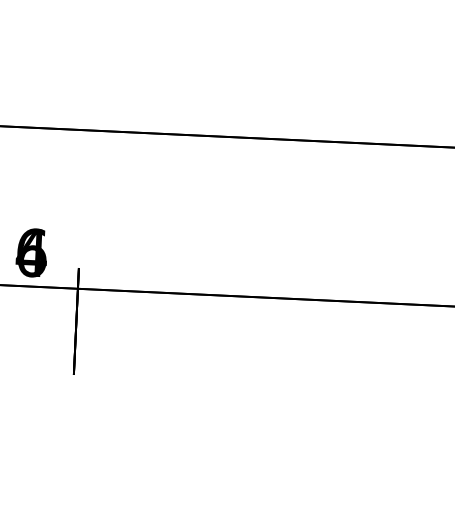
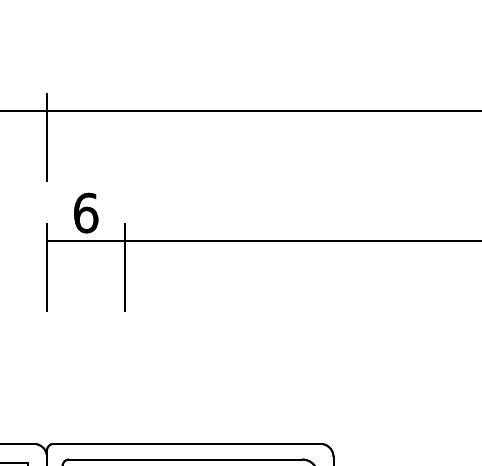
text: (31, 252) -> (85, 212), 4 -> 6

